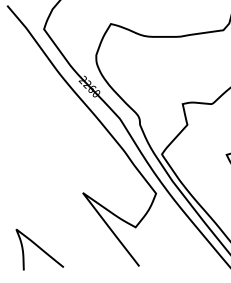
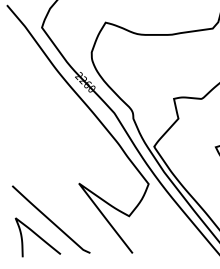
curve: (52, 230) -> (50, 219), added

